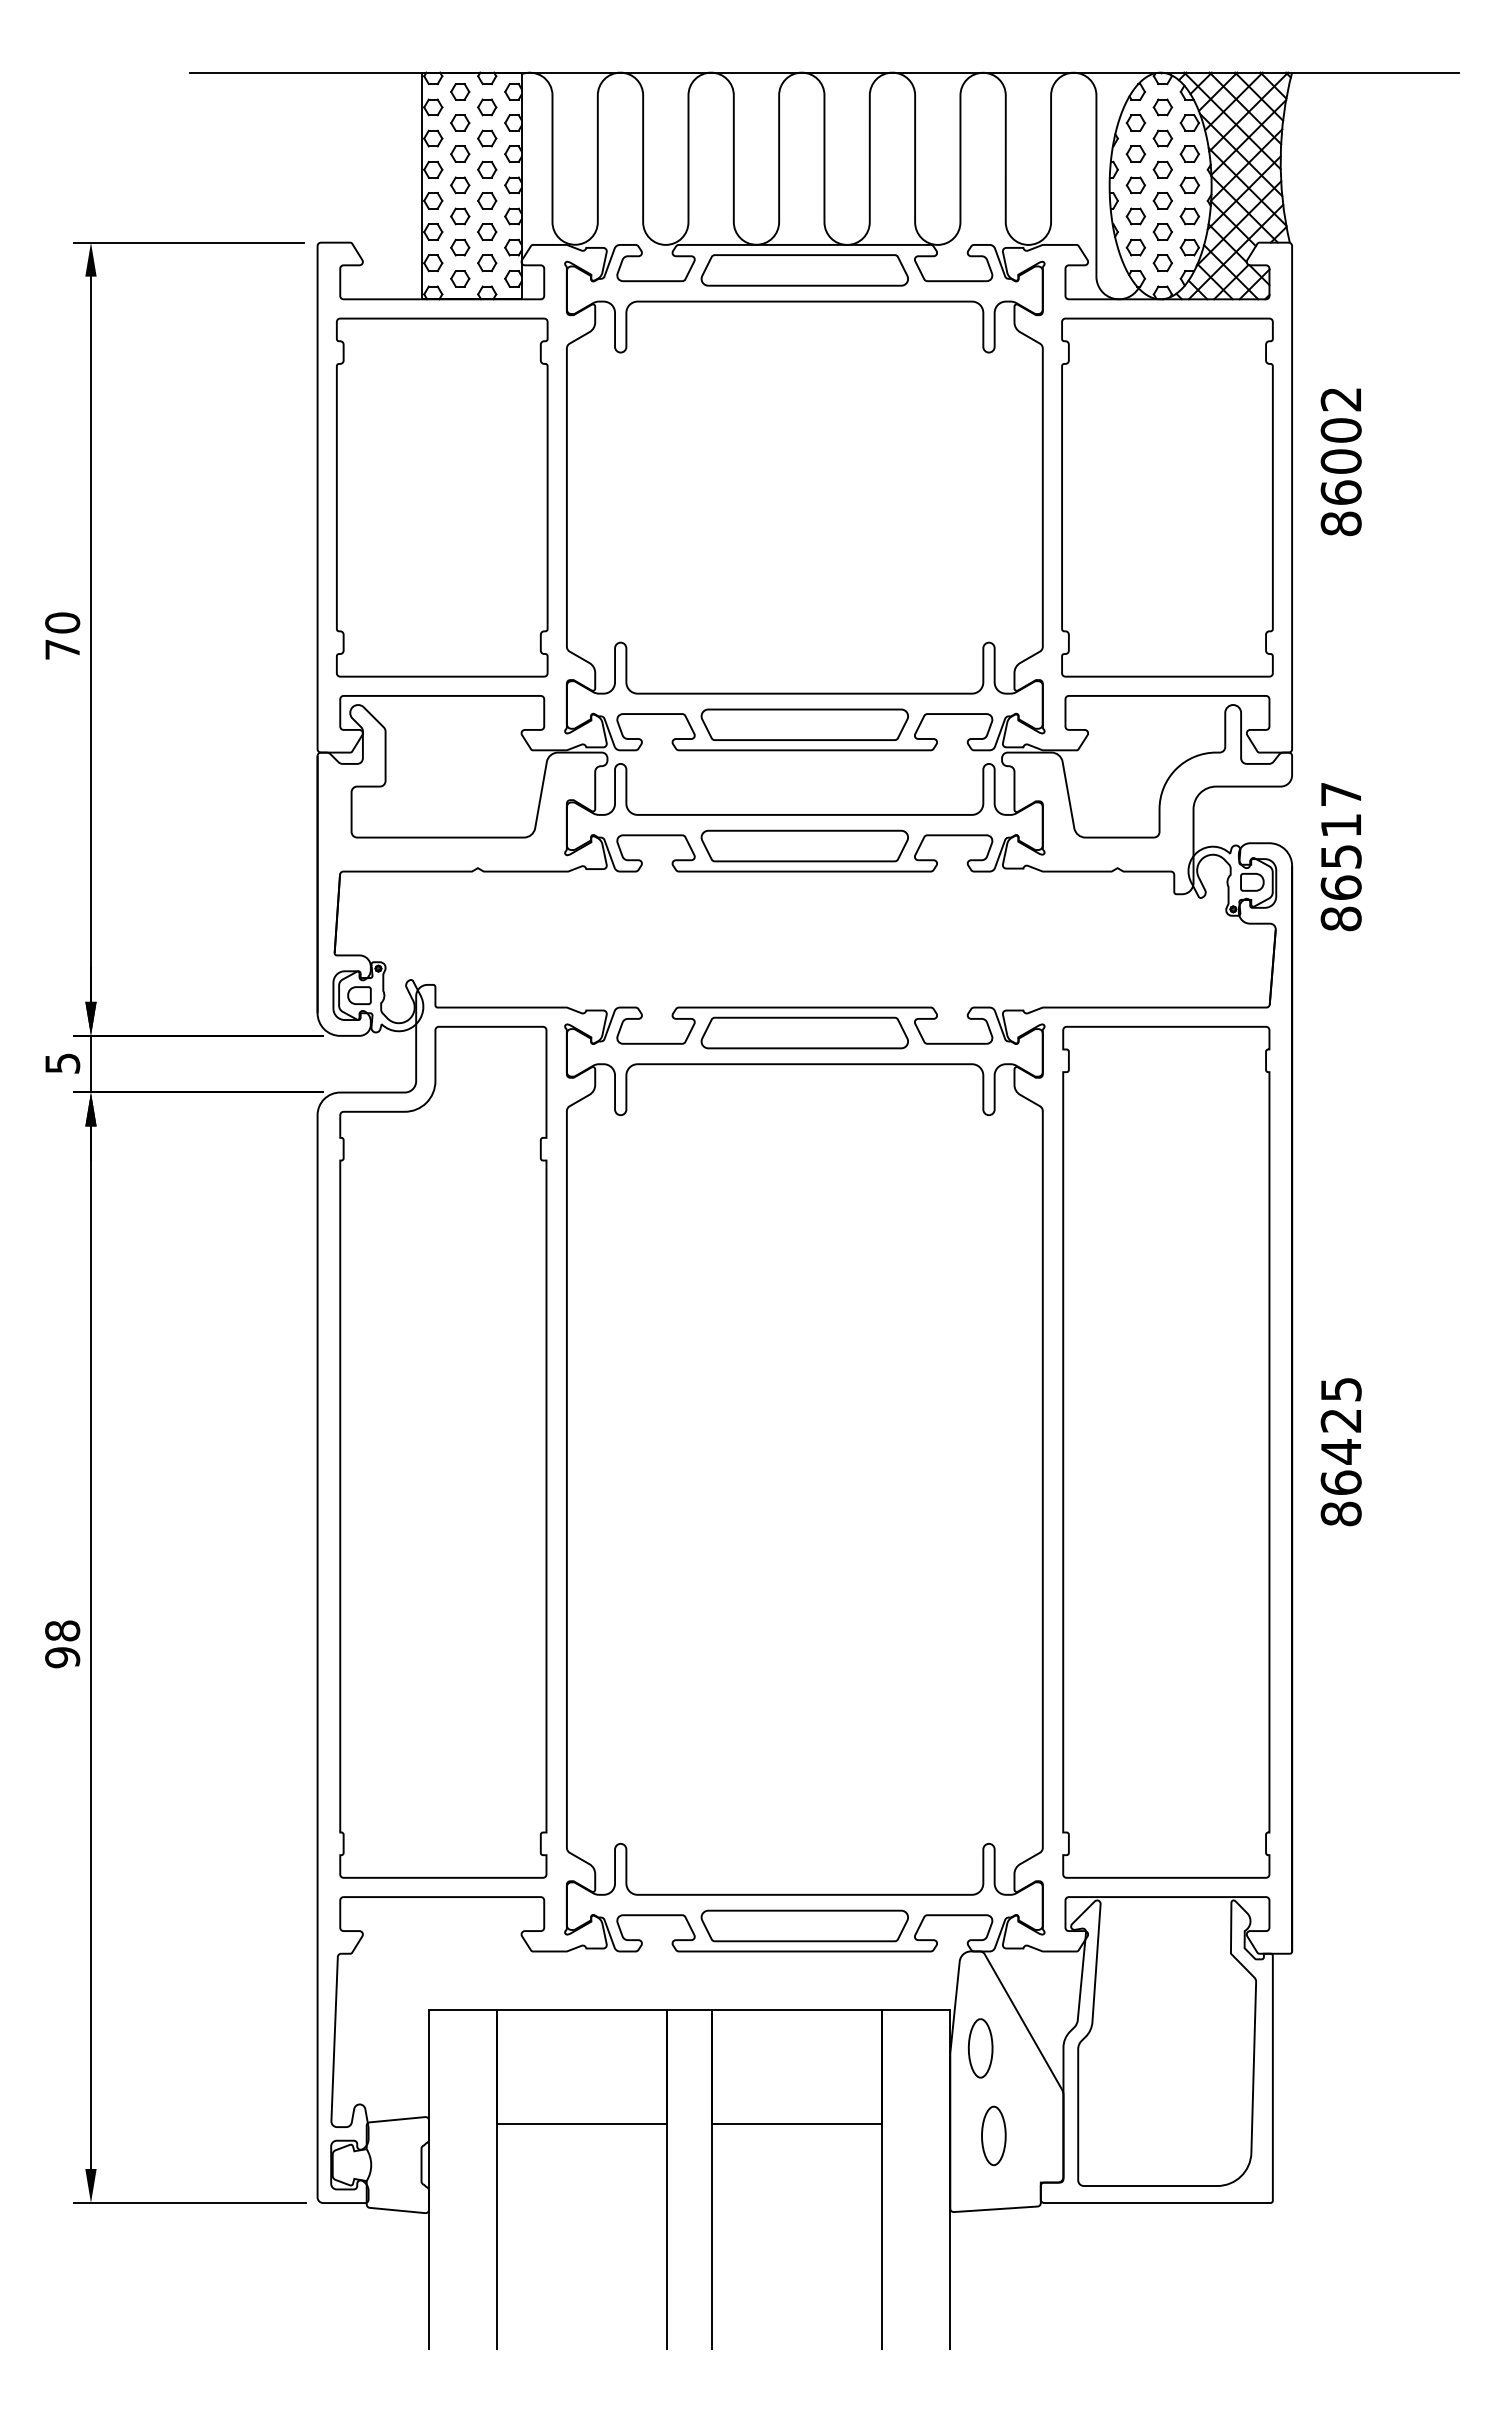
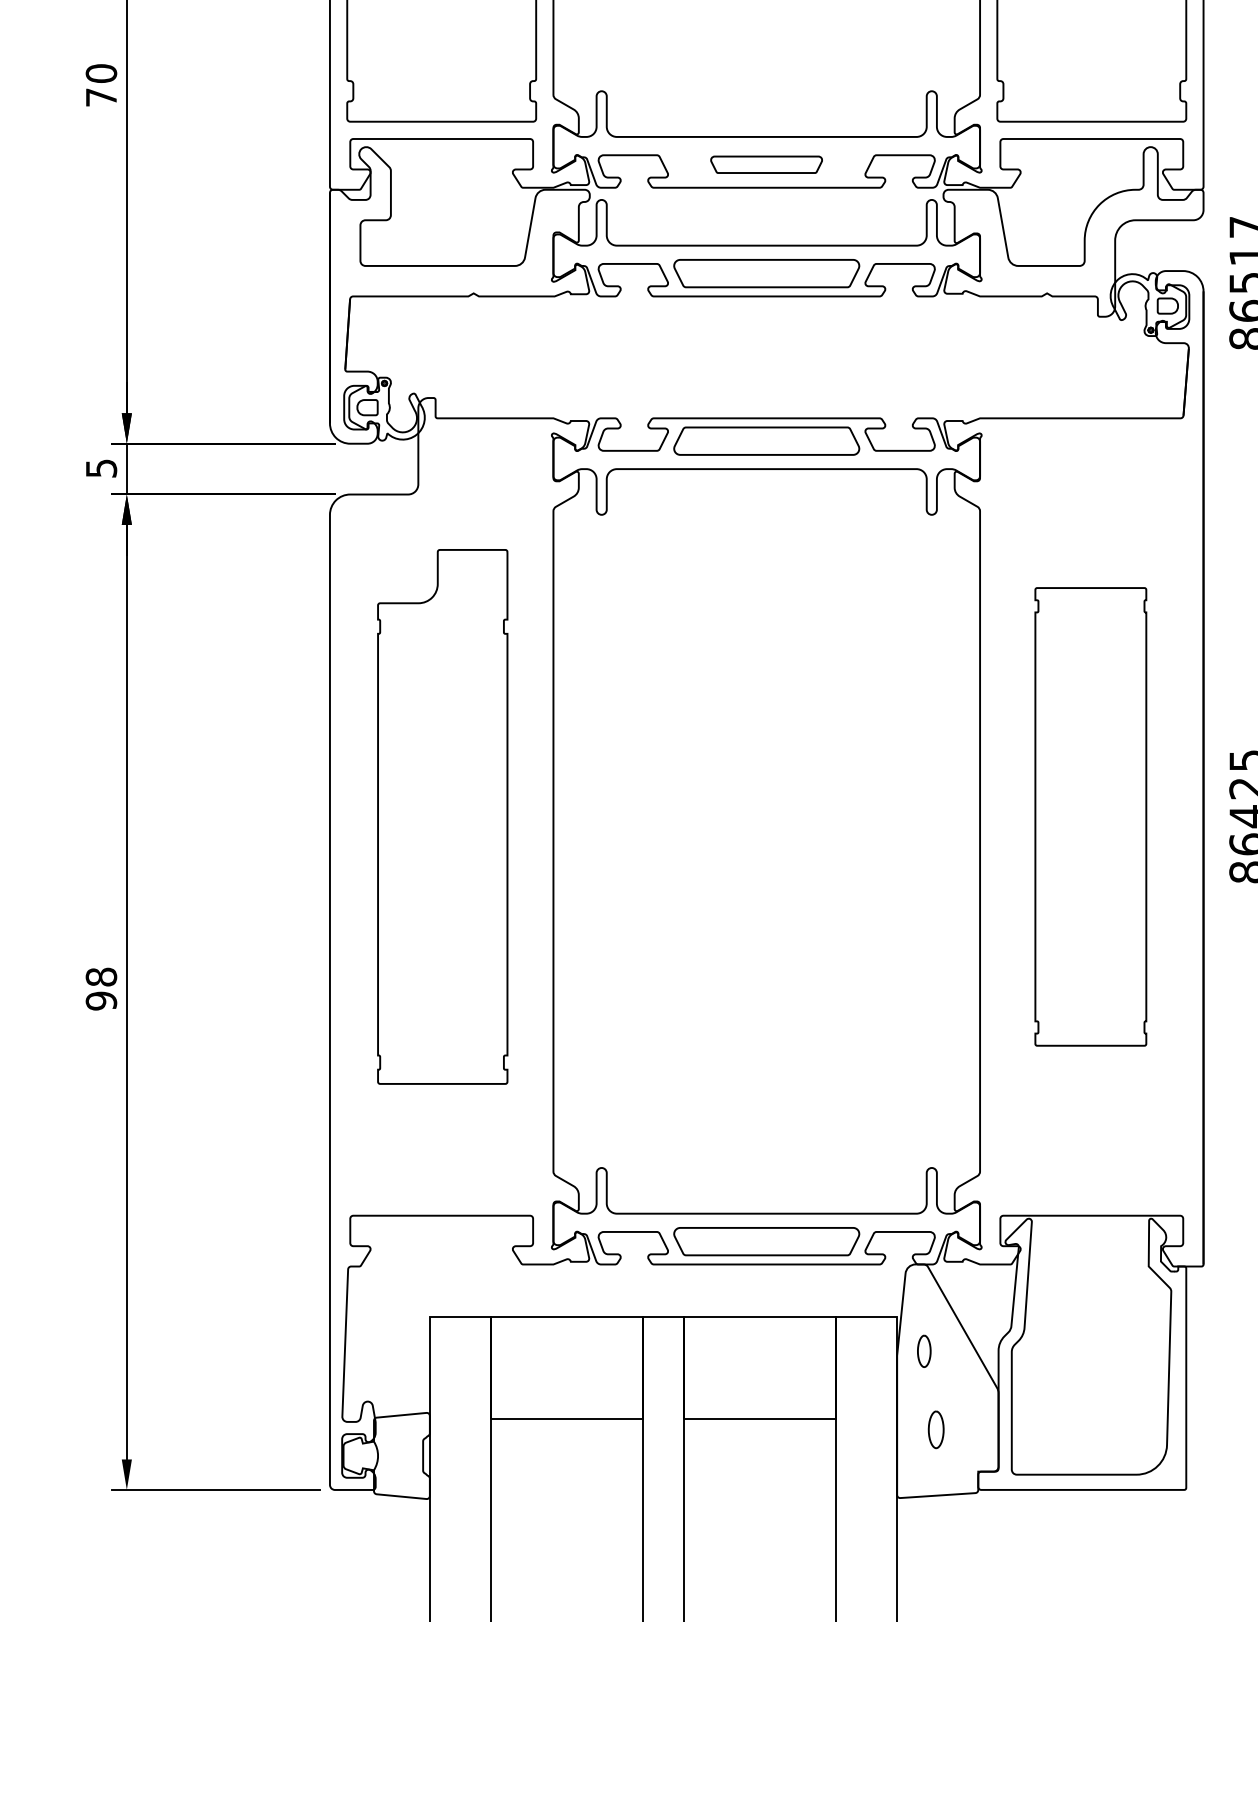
part: (804, 724) -> (766, 164), size x0.6
part: (443, 1451) -> (442, 816), size x0.7
part: (1166, 1451) -> (1090, 816), size x0.6
part: (980, 2048) -> (924, 1351), size x0.6
part: (993, 2135) -> (935, 1429), size x0.7

